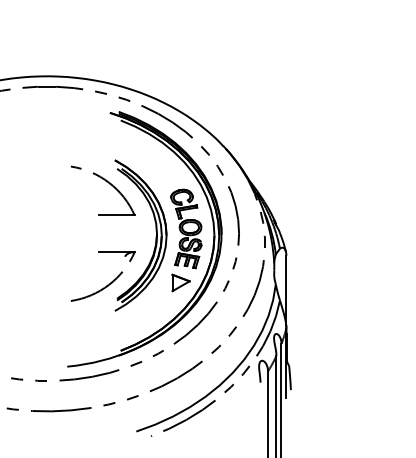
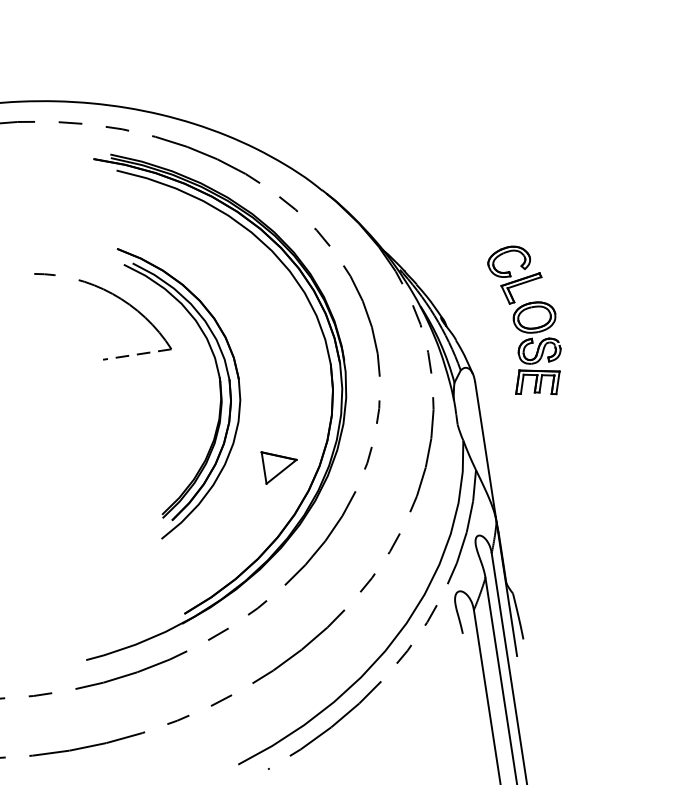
line: (116, 215) -> (136, 354), solid -> dashed
part: (186, 228) -> (527, 320), moved
part: (107, 284) -> (139, 490), removed

